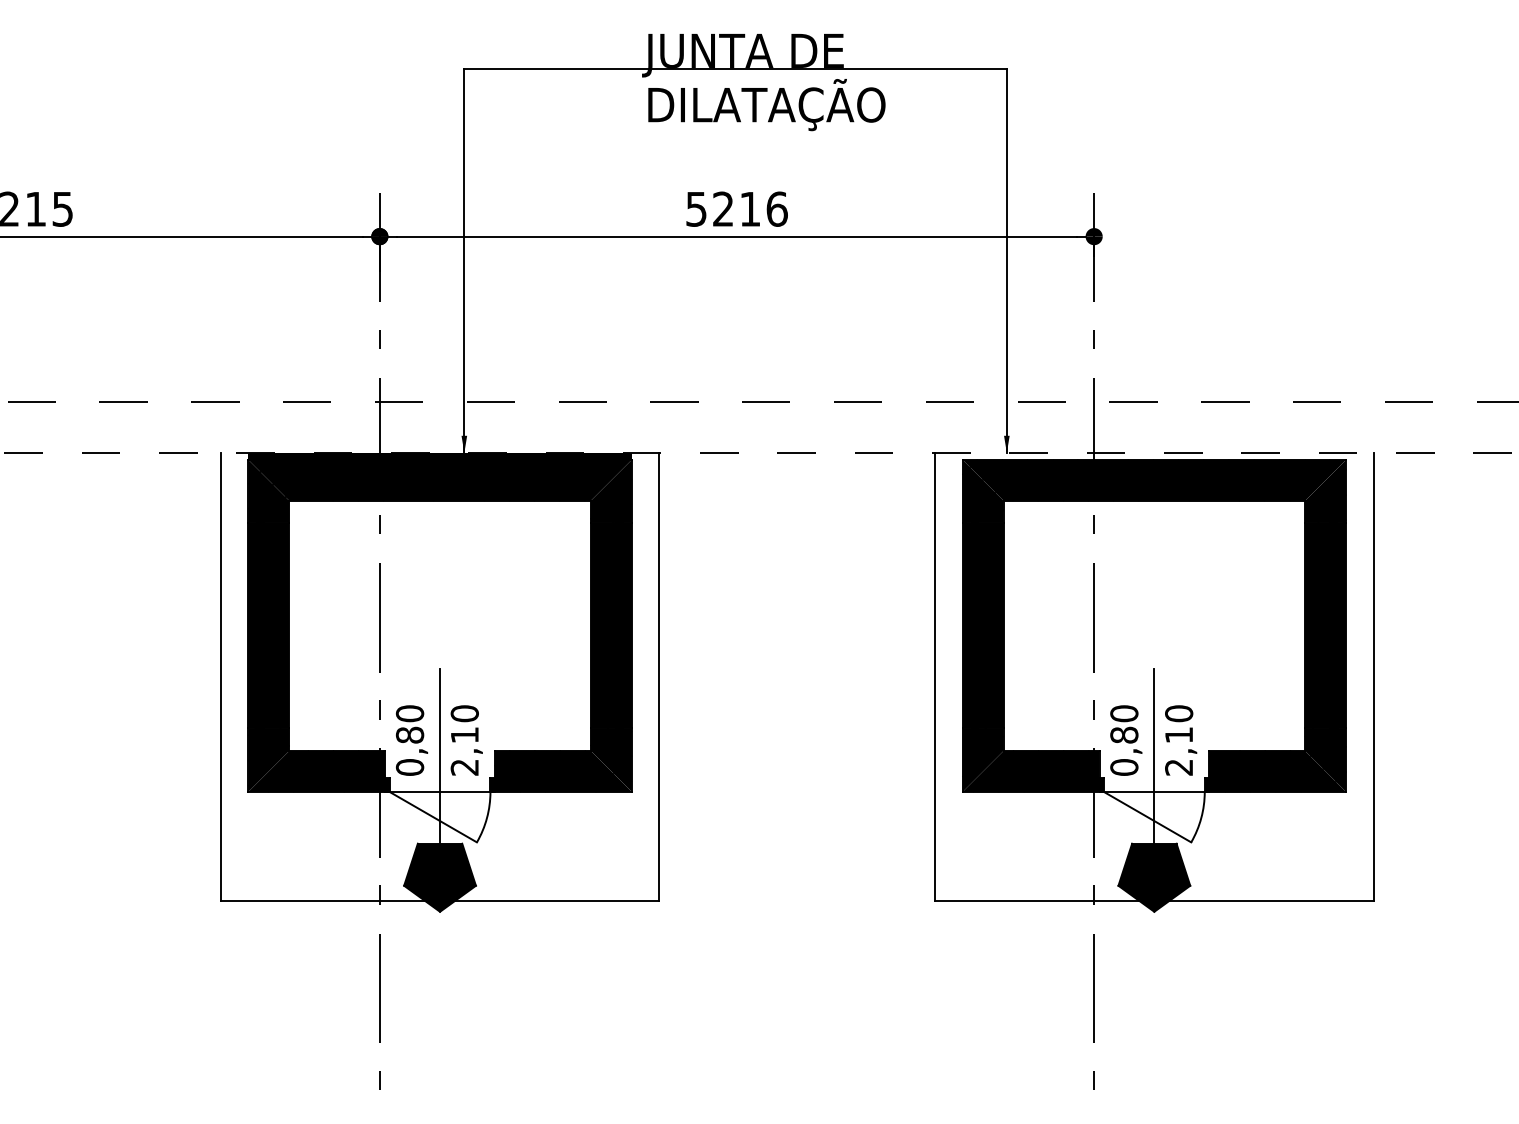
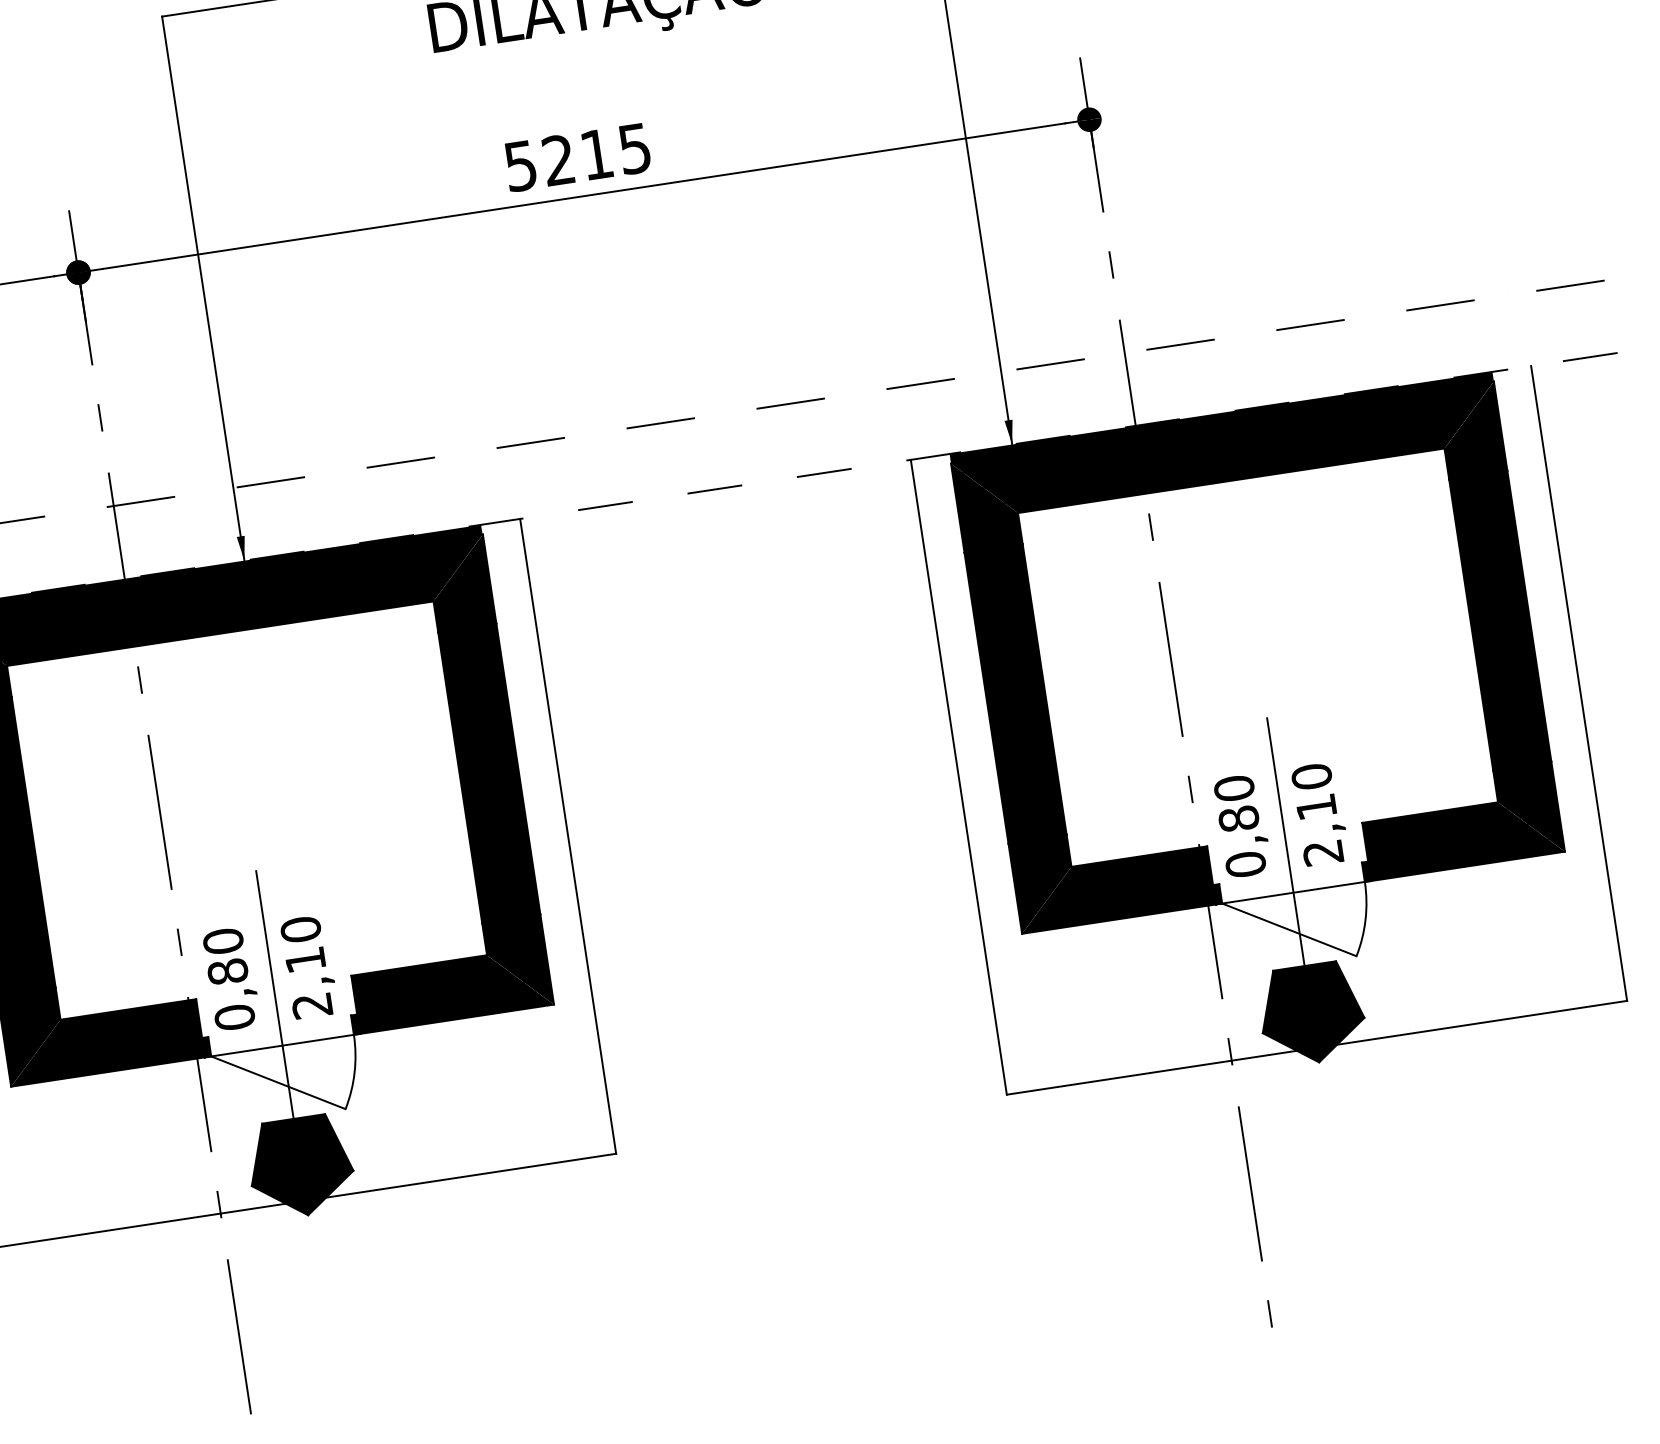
text: (776, 208) -> (633, 147), 5216 -> 5215
fill: (1154, 455) -> (1221, 416), added

